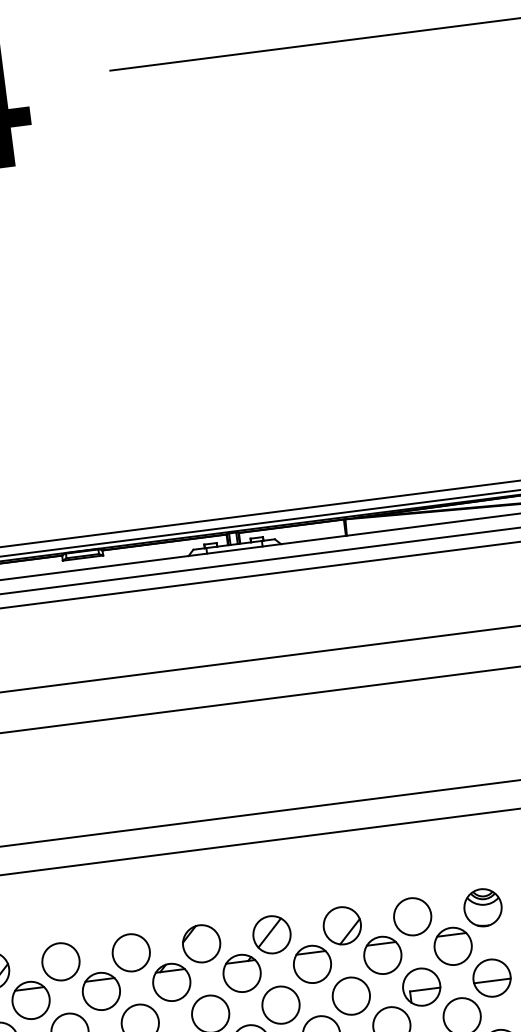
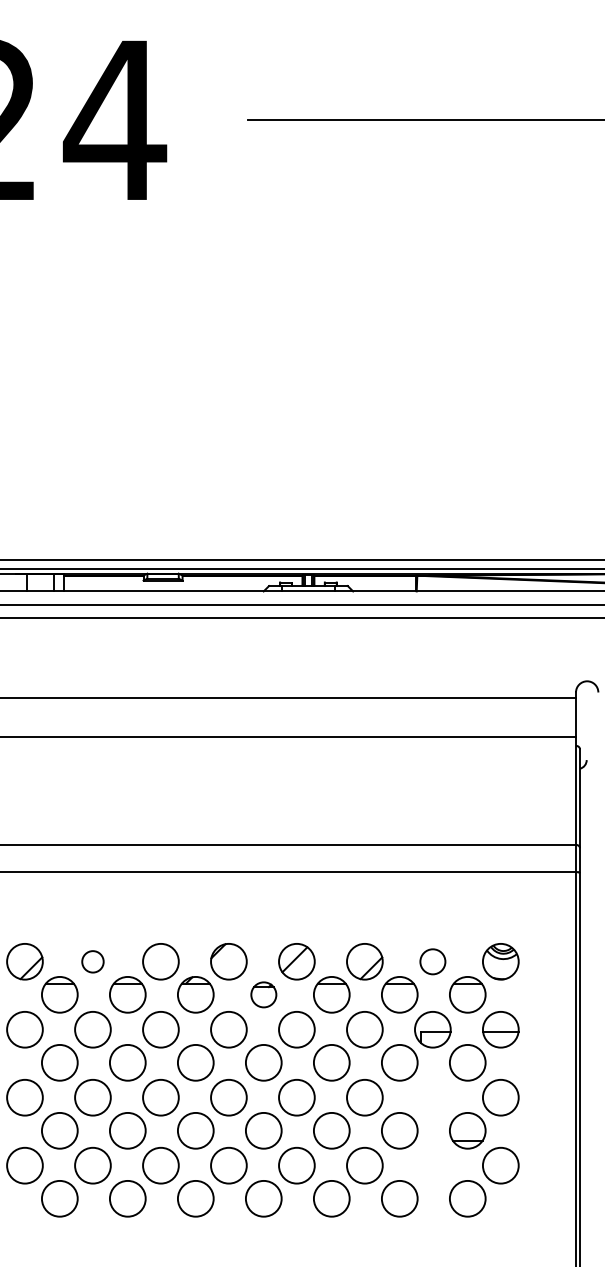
circle: (412, 916) -> (432, 961), size x0.7
circle: (60, 961) -> (92, 961), size x0.6
part: (241, 973) -> (263, 994), size x0.7

